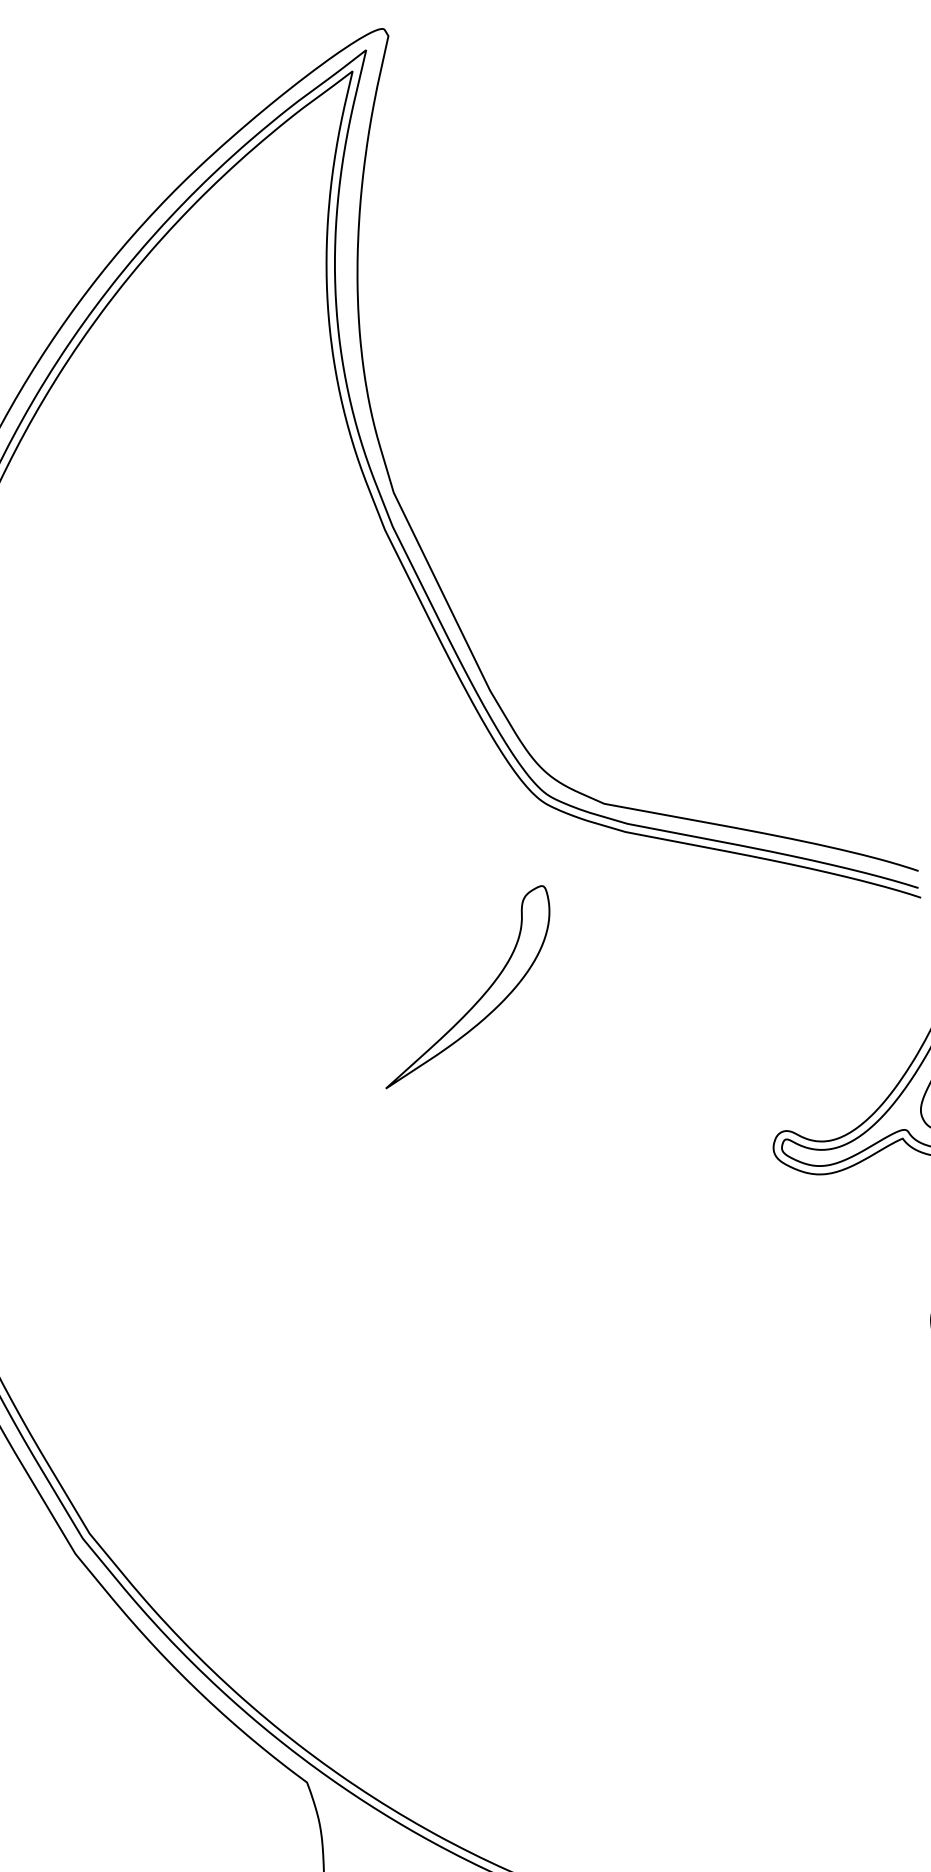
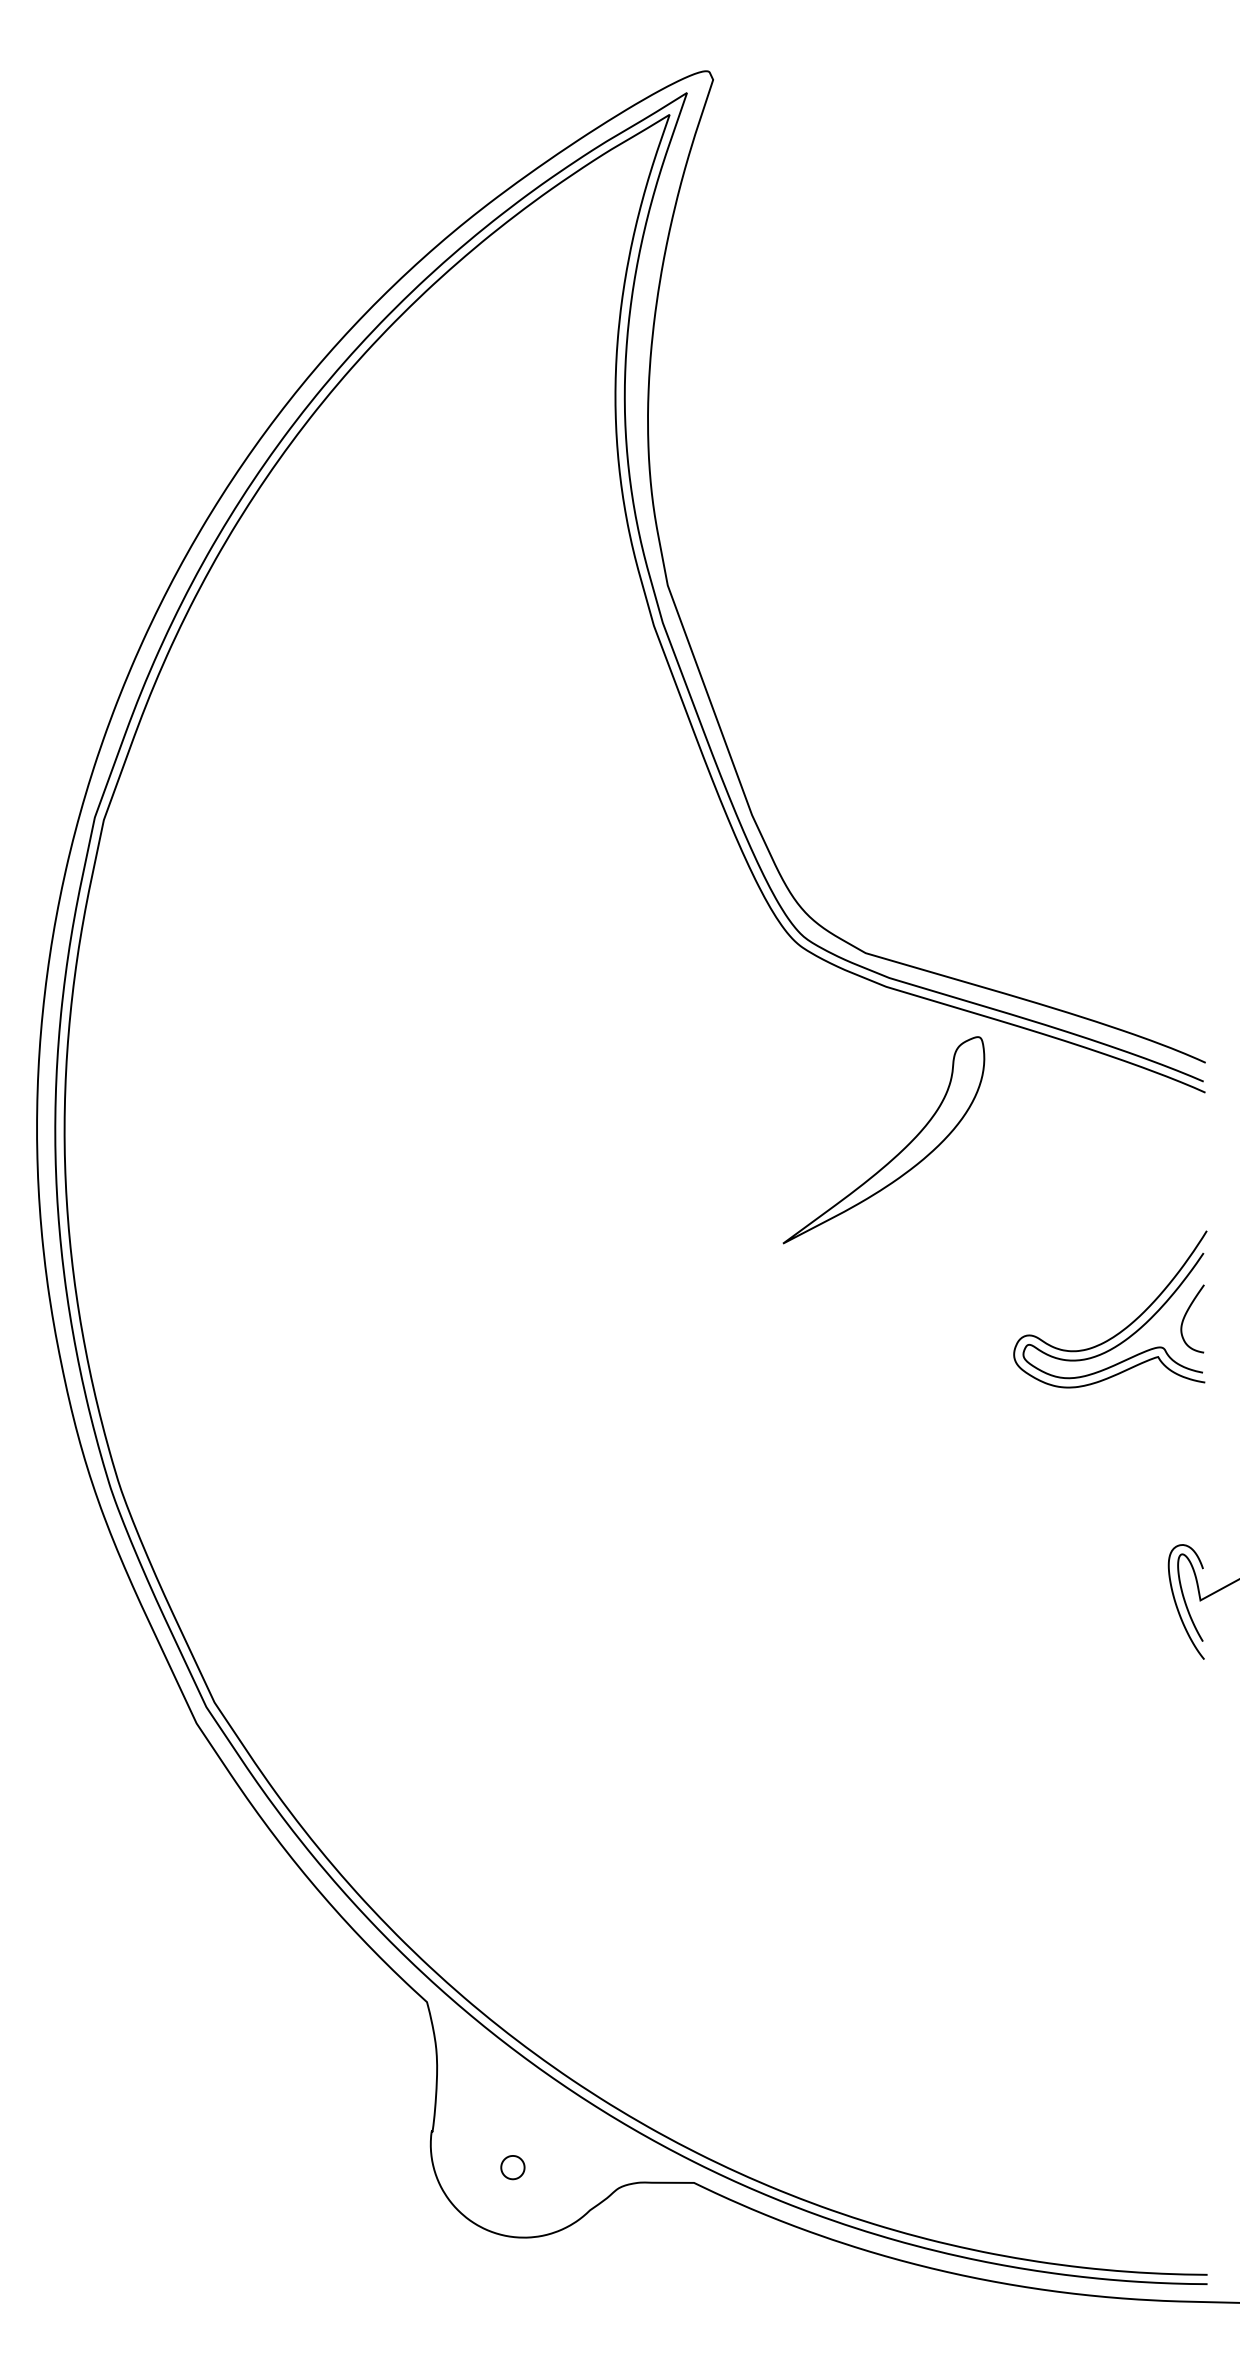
part: (480, 997) -> (897, 1153), moved

